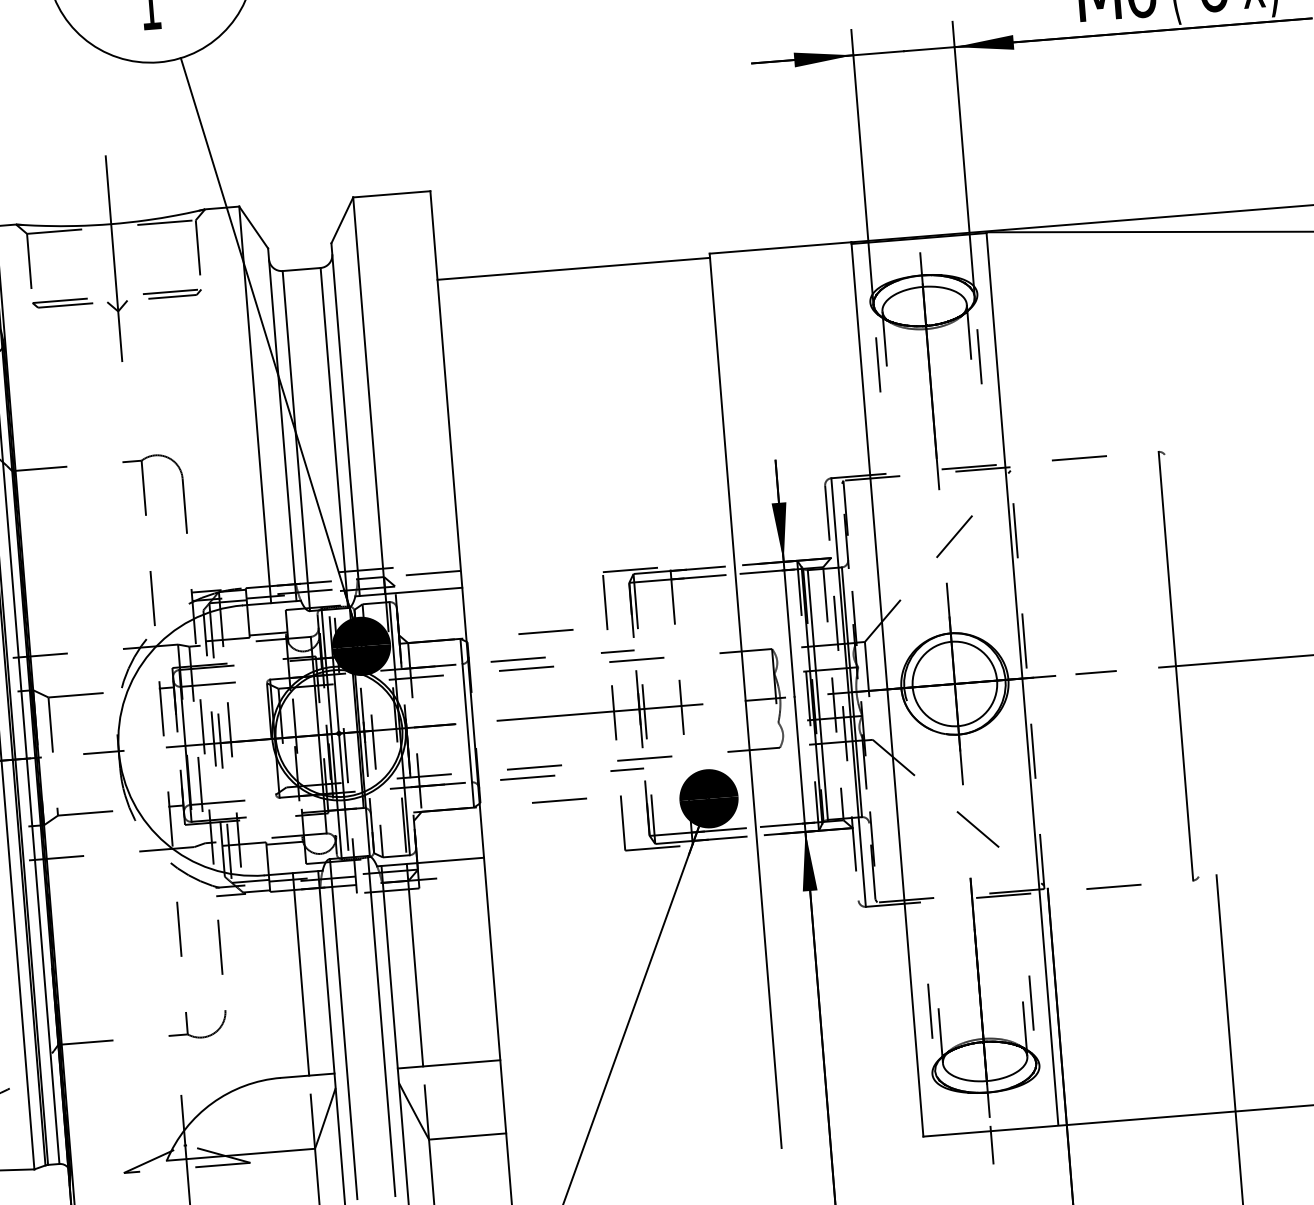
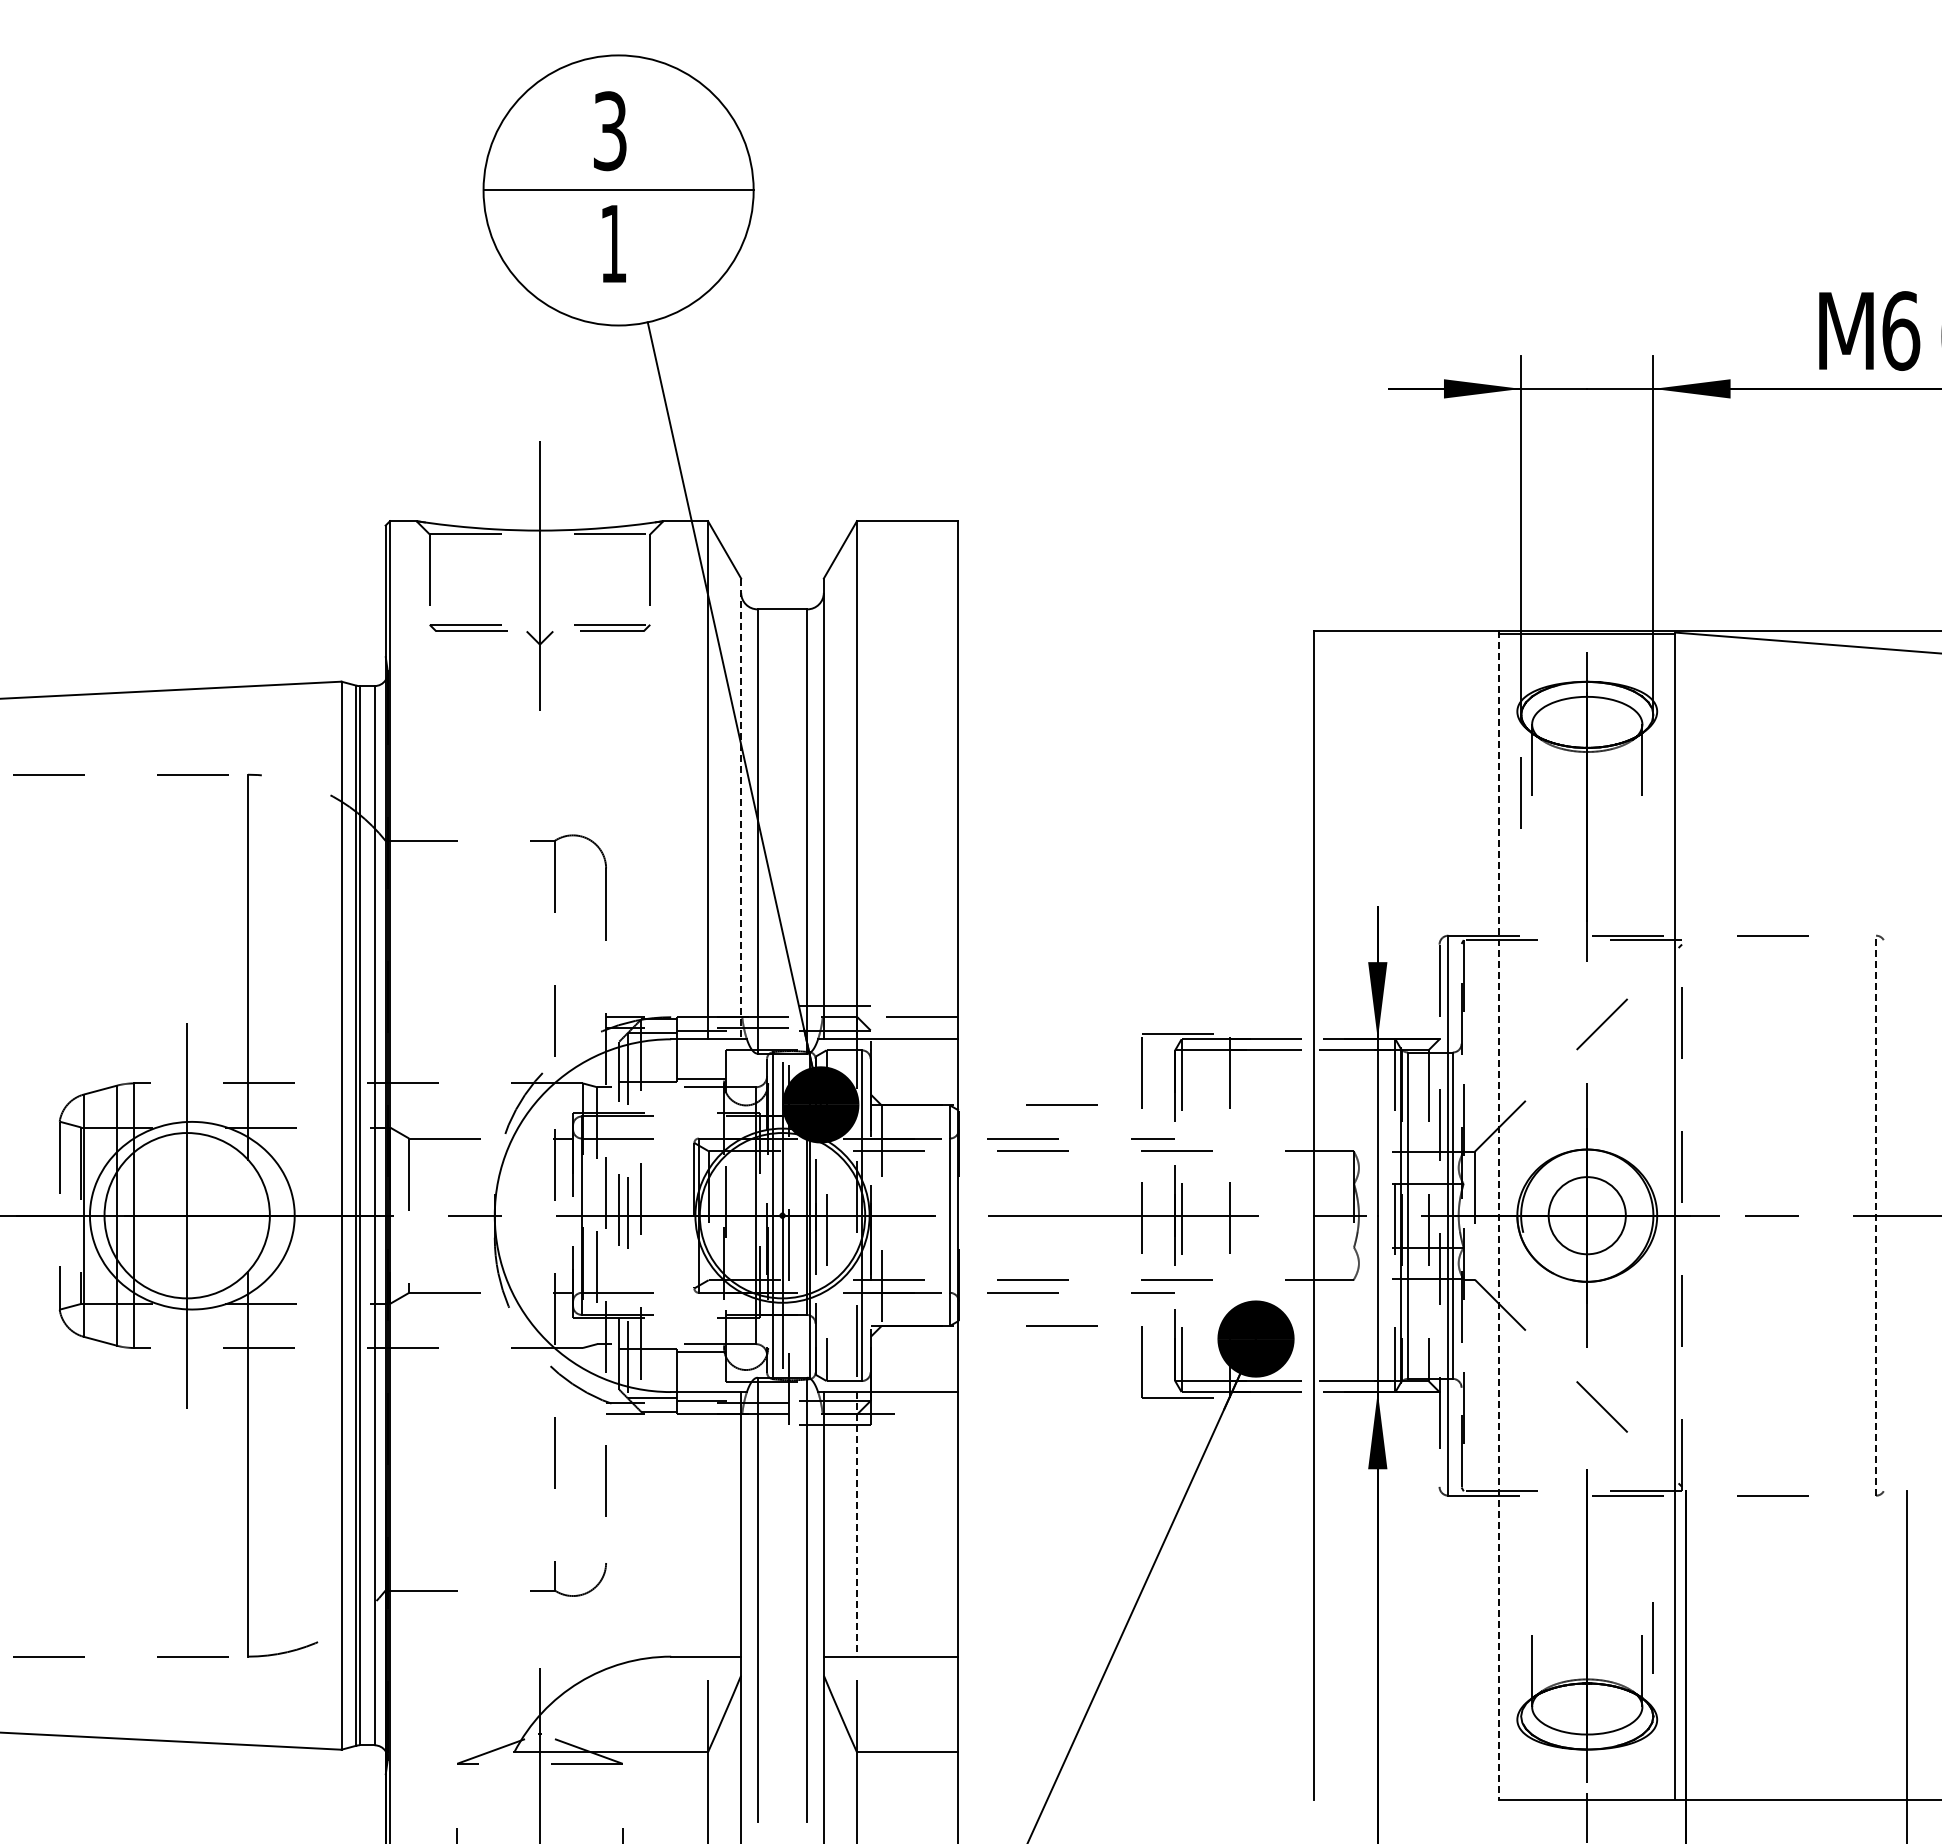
line: (573, 268) -> (1135, 636), removed
line: (978, 356) -> (1652, 792), removed
line: (282, 425) -> (741, 809), solid -> dashed
line: (1176, 666) -> (1876, 1215), solid -> dashed
circle: (955, 683) -> (1587, 1215), size x0.7
line: (887, 690) -> (1499, 1216), solid -> dashed
line: (414, 965) -> (856, 1524), solid -> dashed
line: (301, 974) -> (708, 1524), removed
line: (929, 1010) -> (1520, 1637), removed

